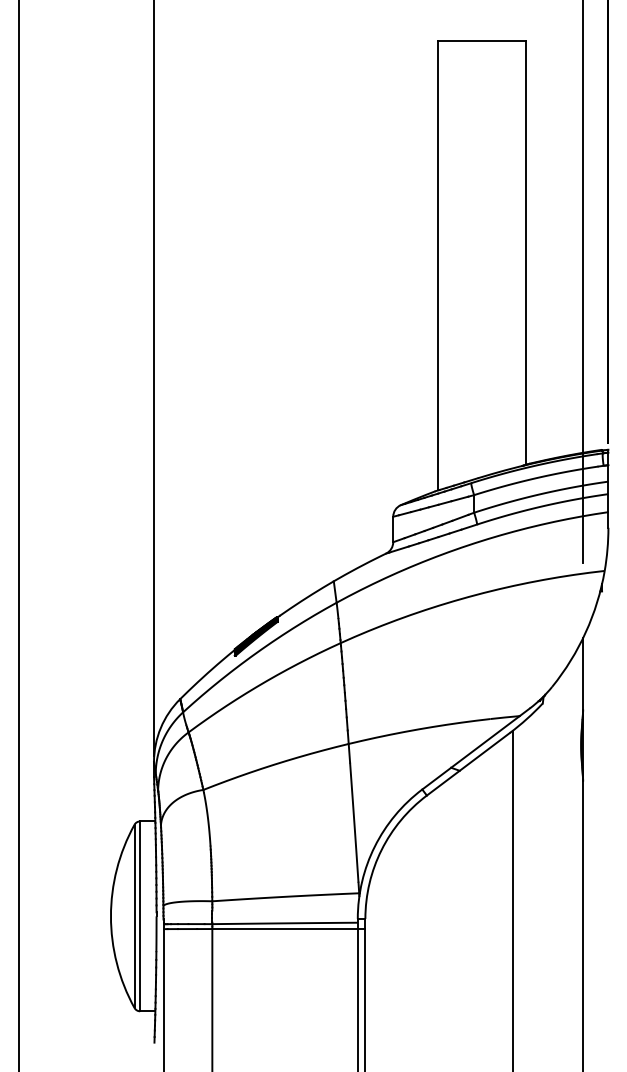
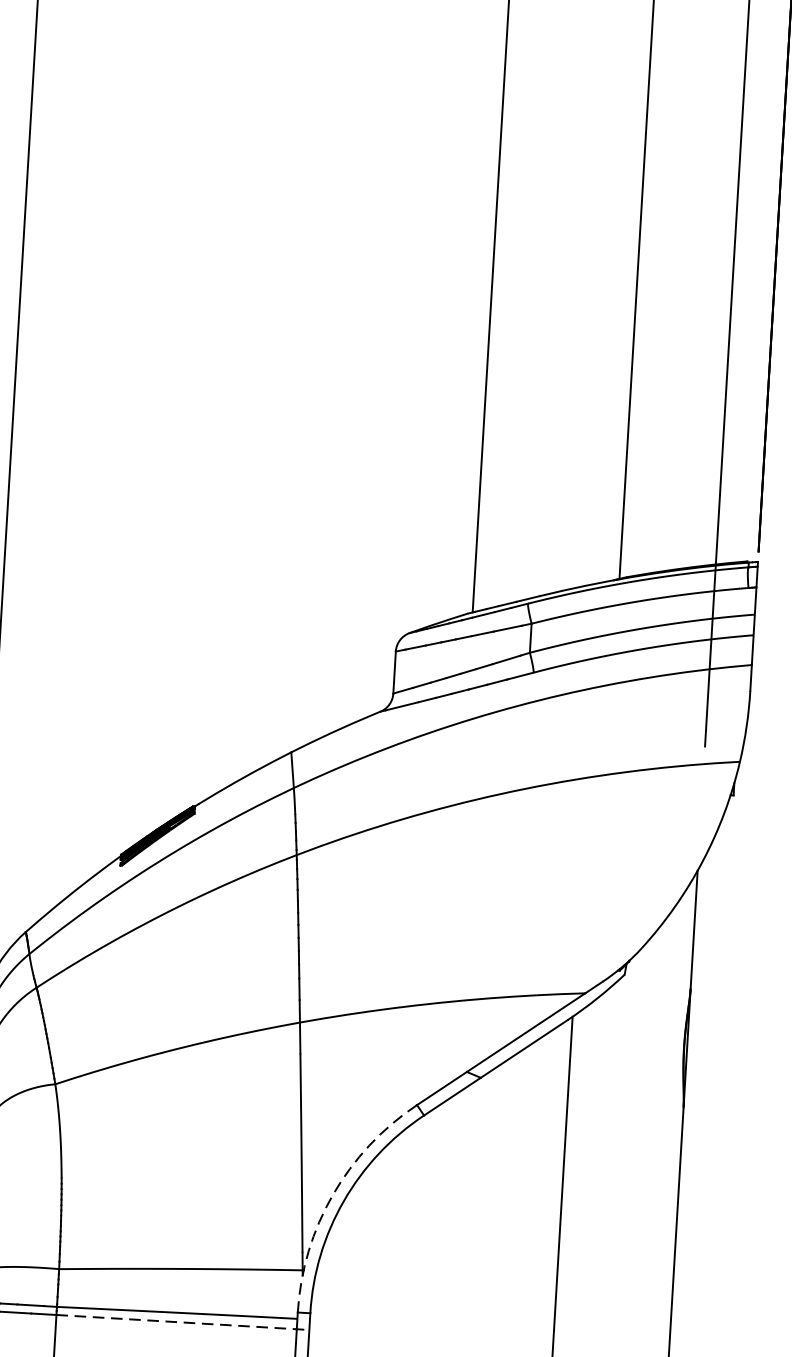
arc: (374, 846) -> (332, 1194), solid -> dashed
line: (288, 929) -> (182, 1323), solid -> dashed

